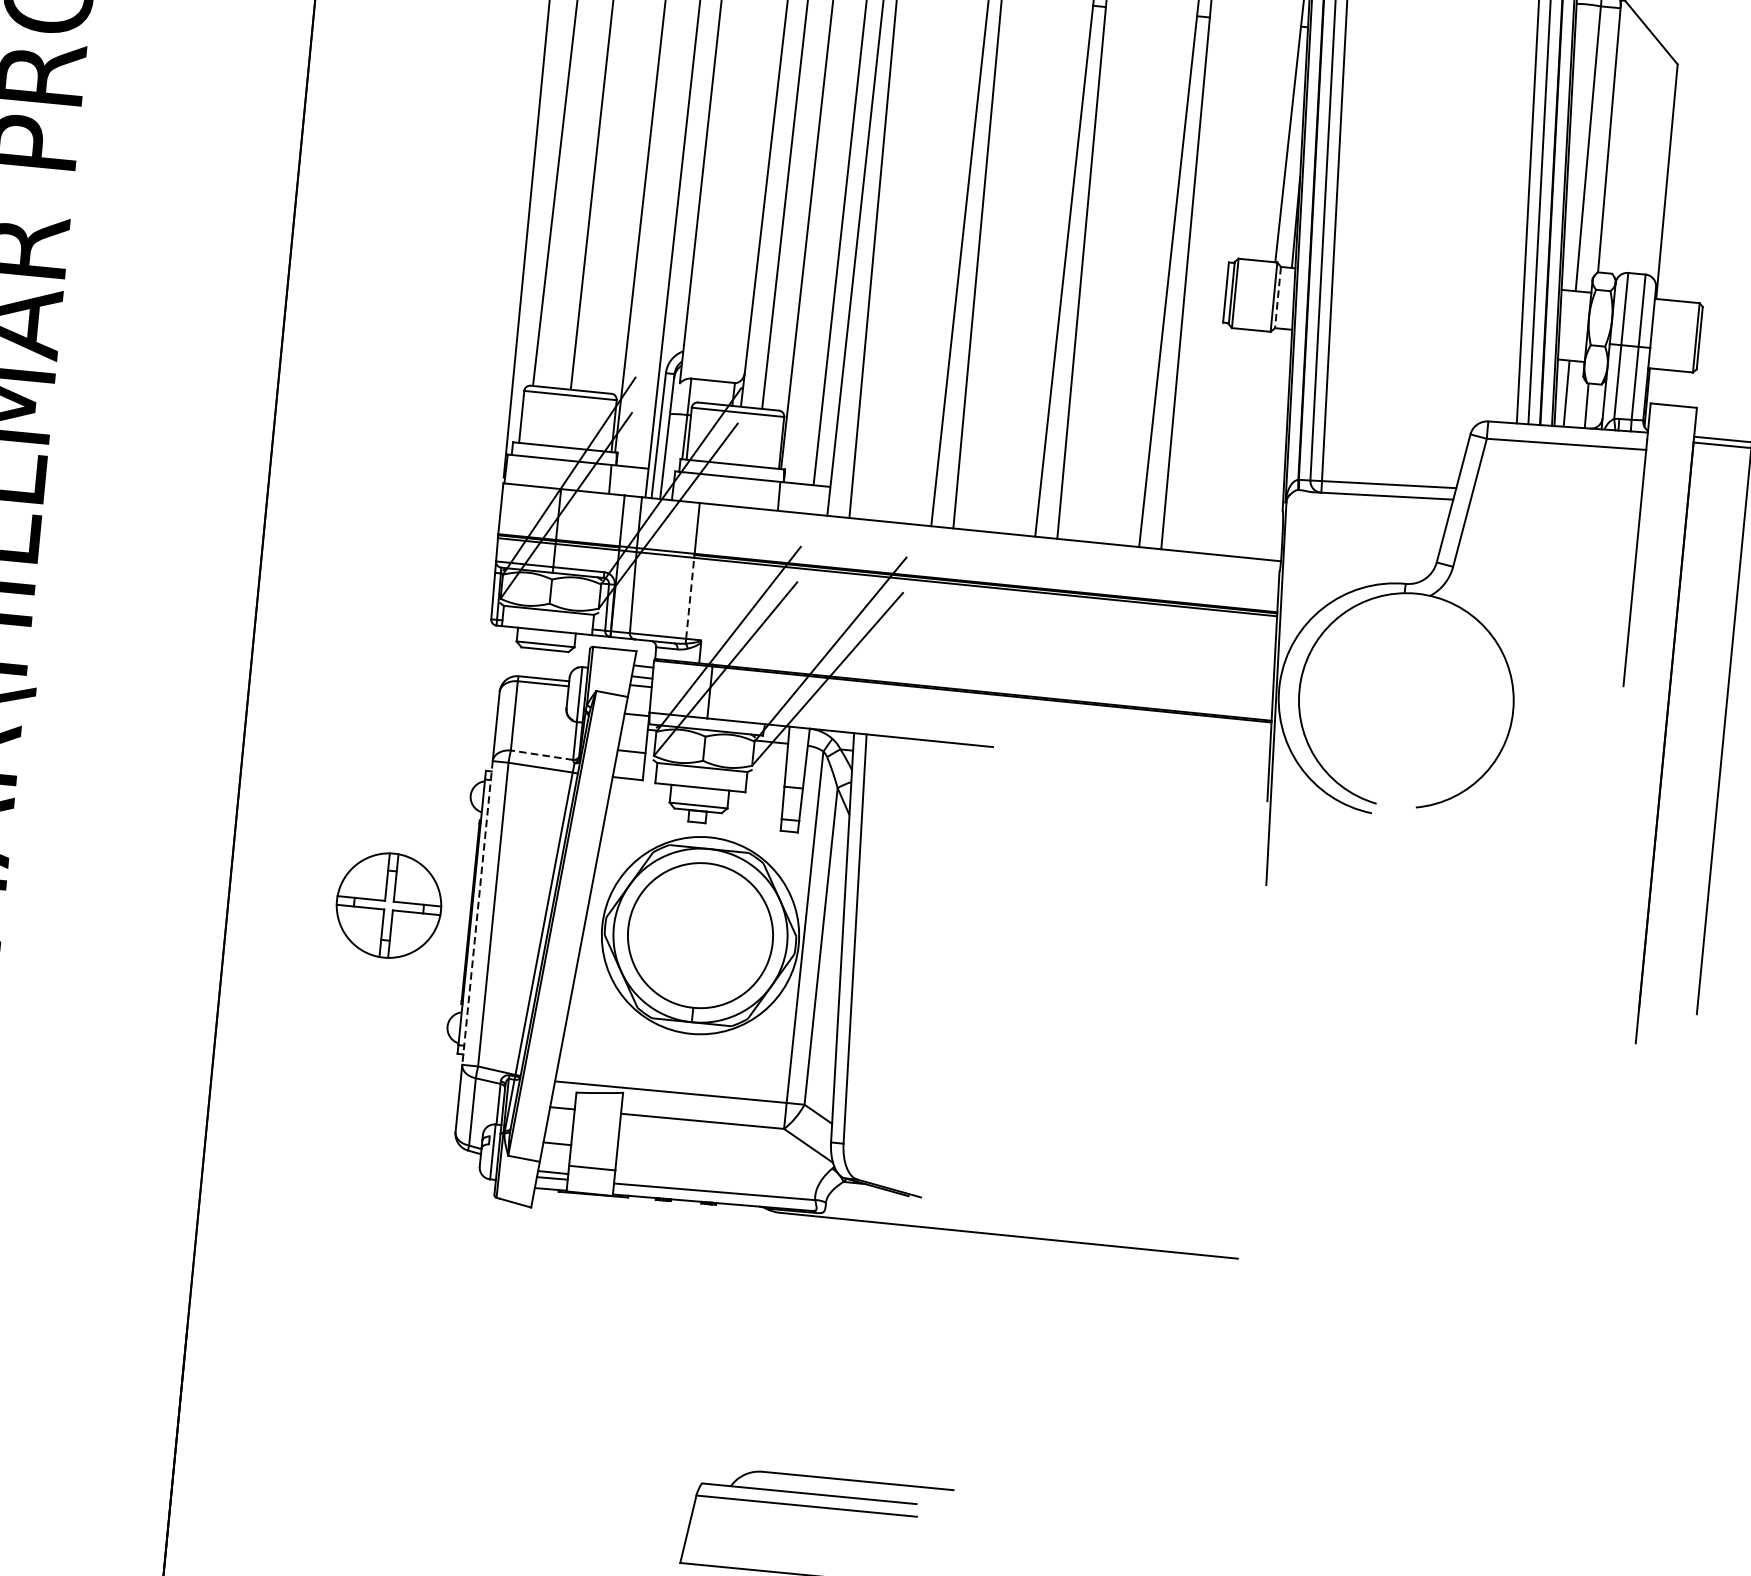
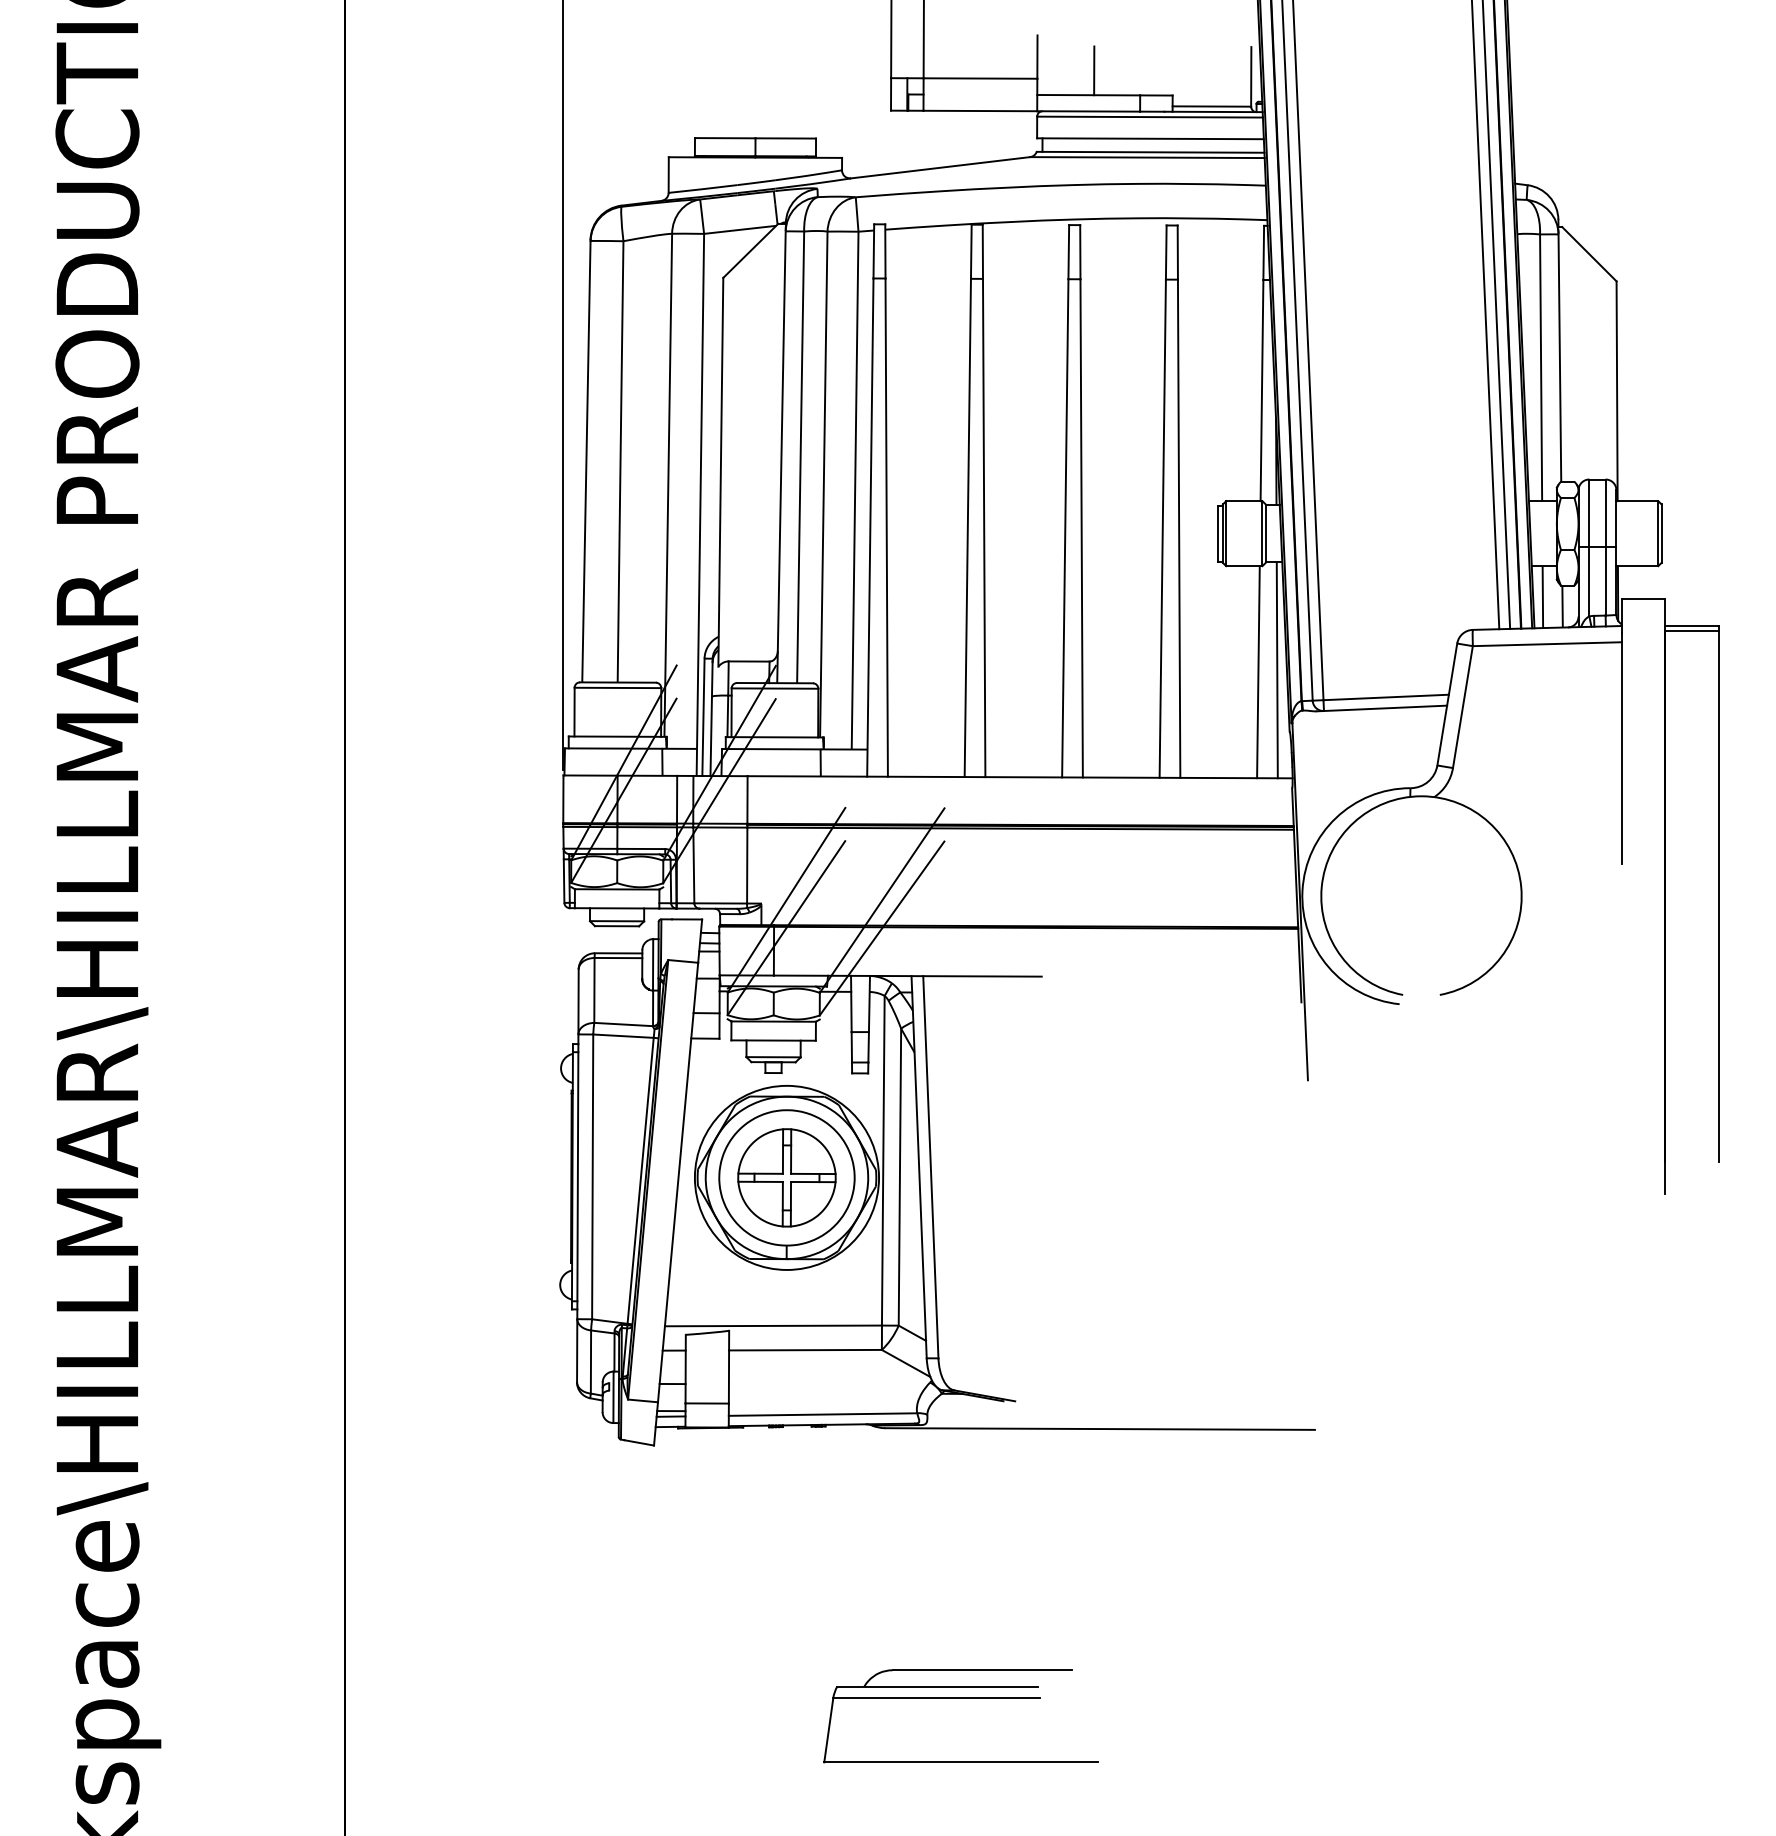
line: (1278, 297) -> (1266, 533), dashed -> solid
line: (1255, 444) -> (1258, 672), added
line: (1274, 444) -> (1276, 670), added
line: (690, 598) -> (747, 865), dashed -> solid
line: (541, 755) -> (623, 1024), dashed -> solid
part: (388, 905) -> (786, 1177), moved
line: (477, 913) -> (577, 1177), dashed -> solid

